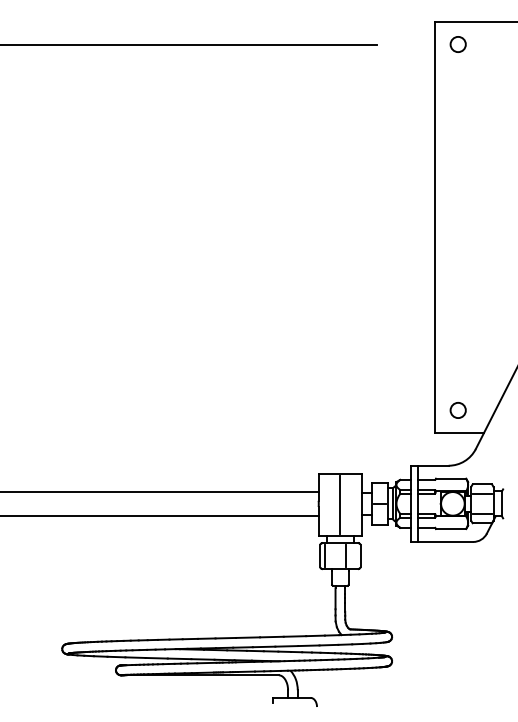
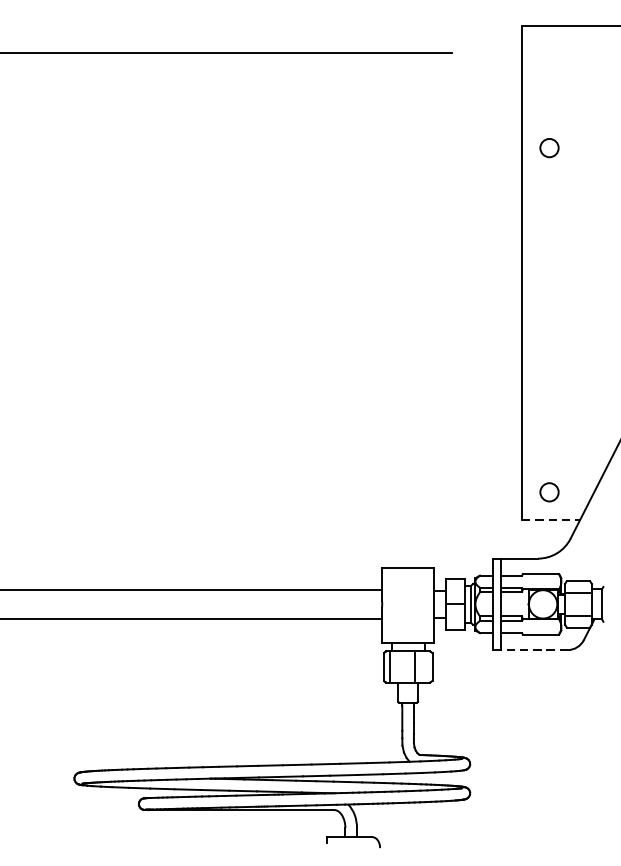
circle: (457, 44) -> (548, 148), moved
line: (460, 433) -> (552, 519), solid -> dashed
line: (340, 504) -> (408, 605), removed
line: (442, 541) -> (530, 649), solid -> dashed

